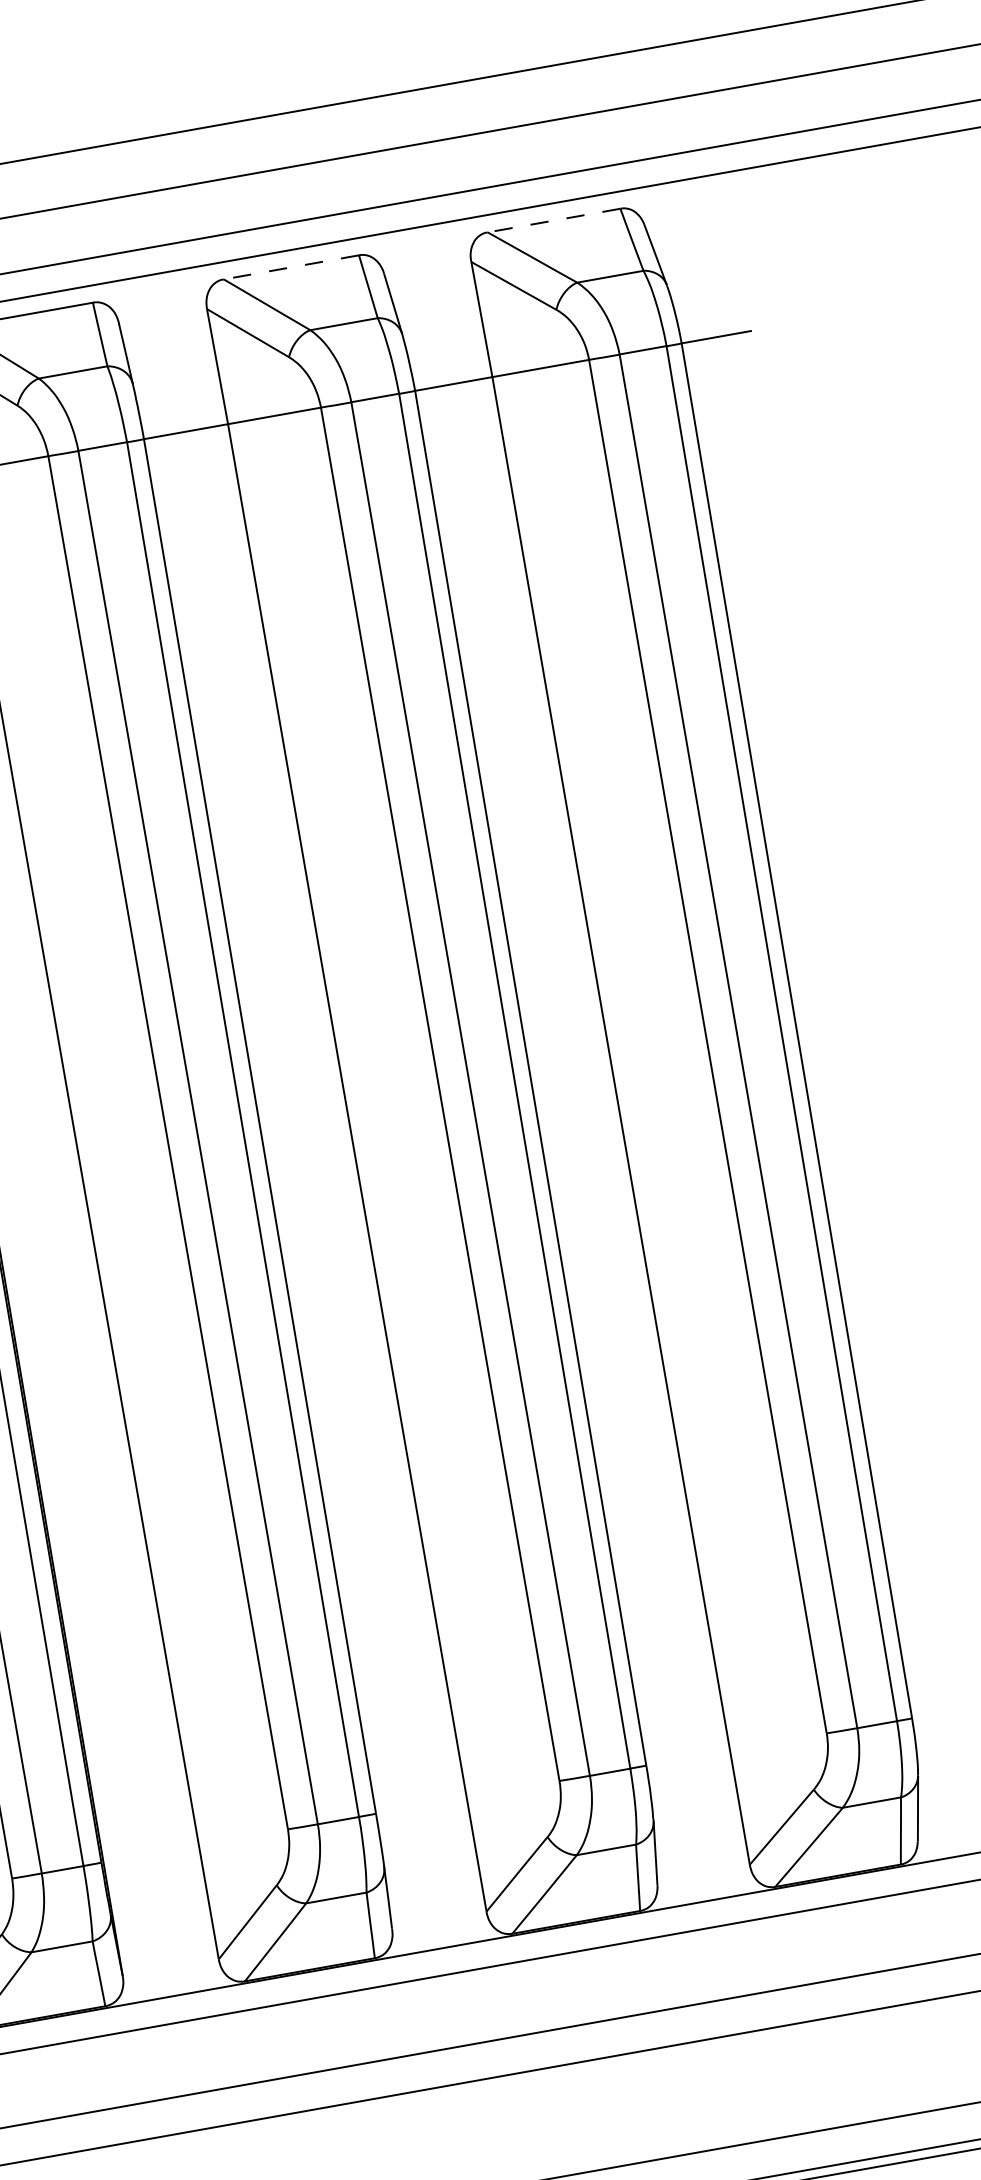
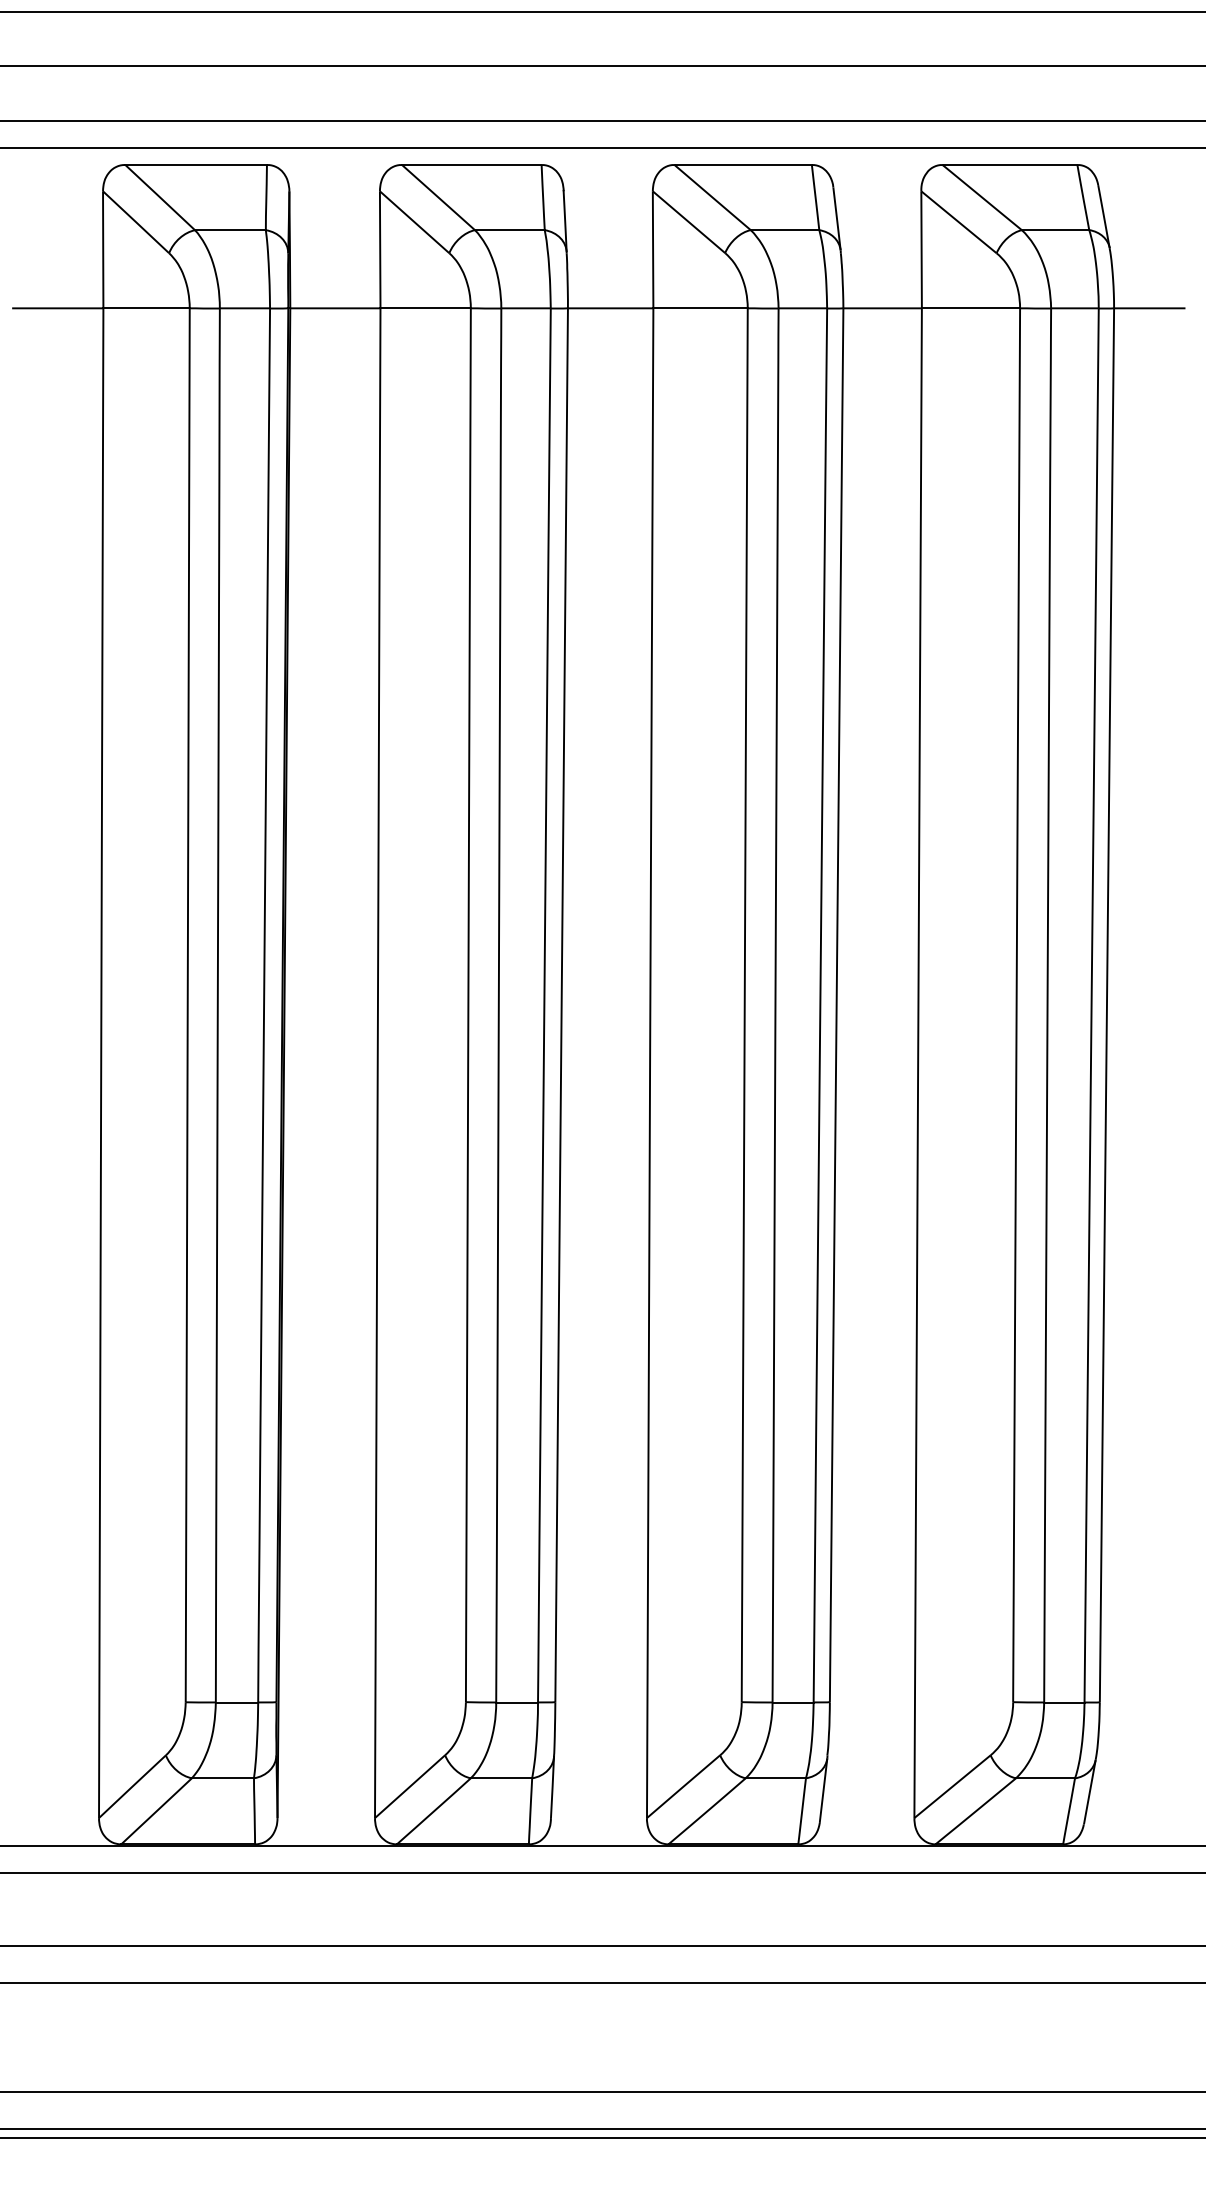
line: (553, 221) -> (1009, 165), dashed -> solid
line: (291, 267) -> (743, 165), dashed -> solid

